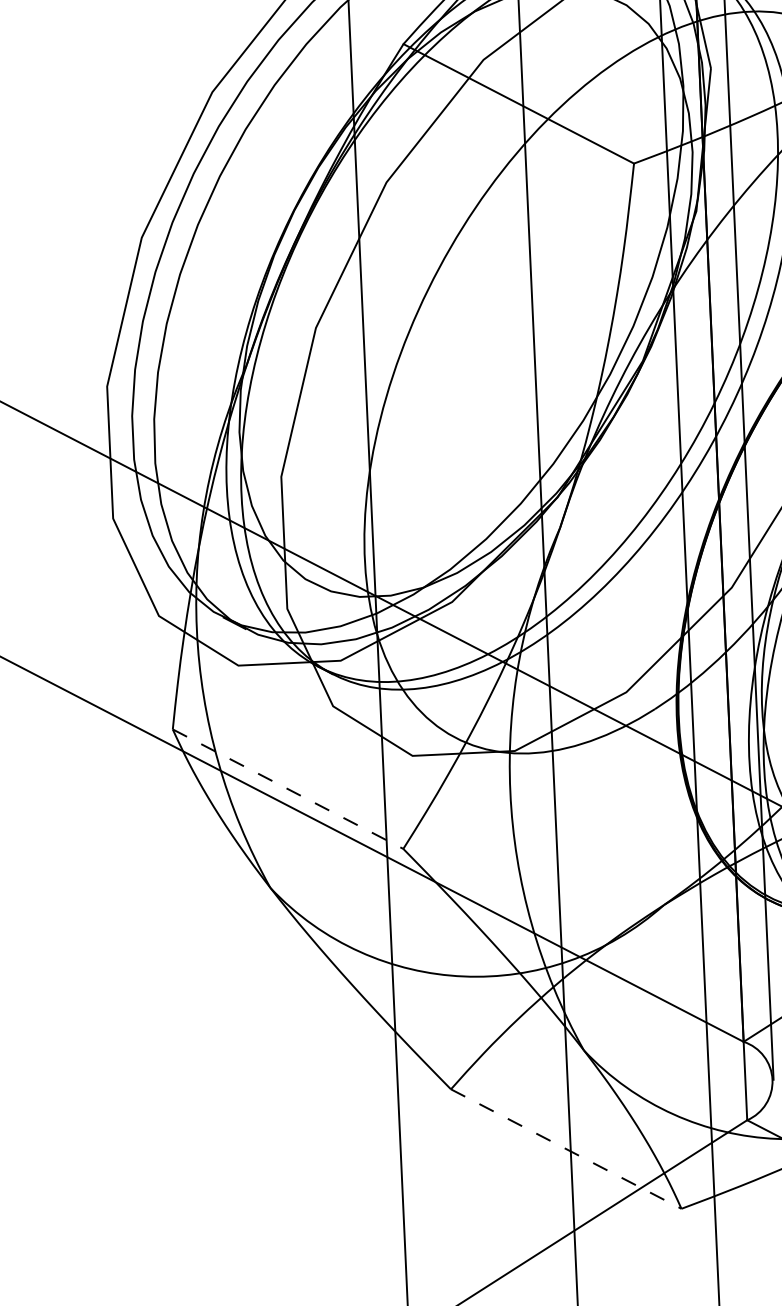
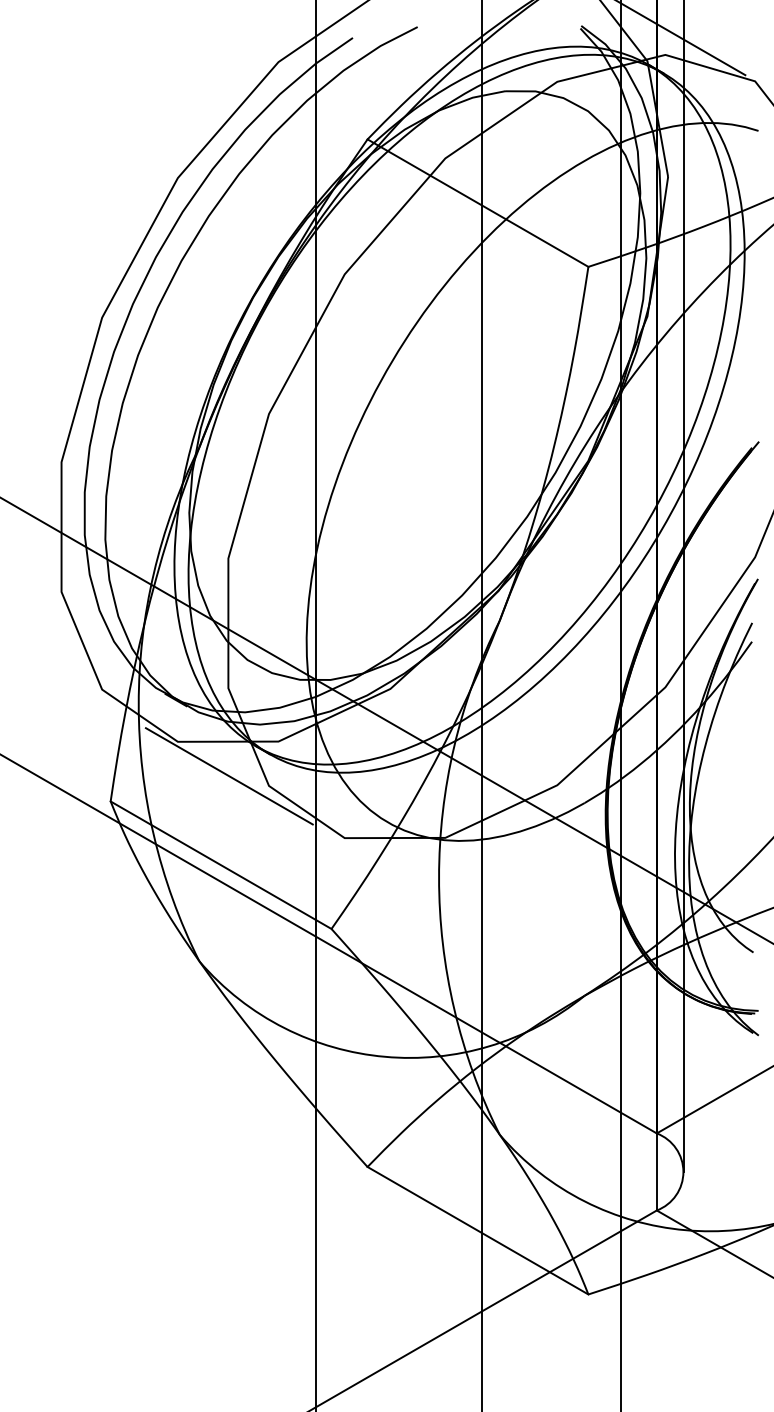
line: (291, 698) -> (228, 776), added
line: (288, 789) -> (221, 865), dashed -> solid
line: (565, 1148) -> (477, 1230), dashed -> solid

